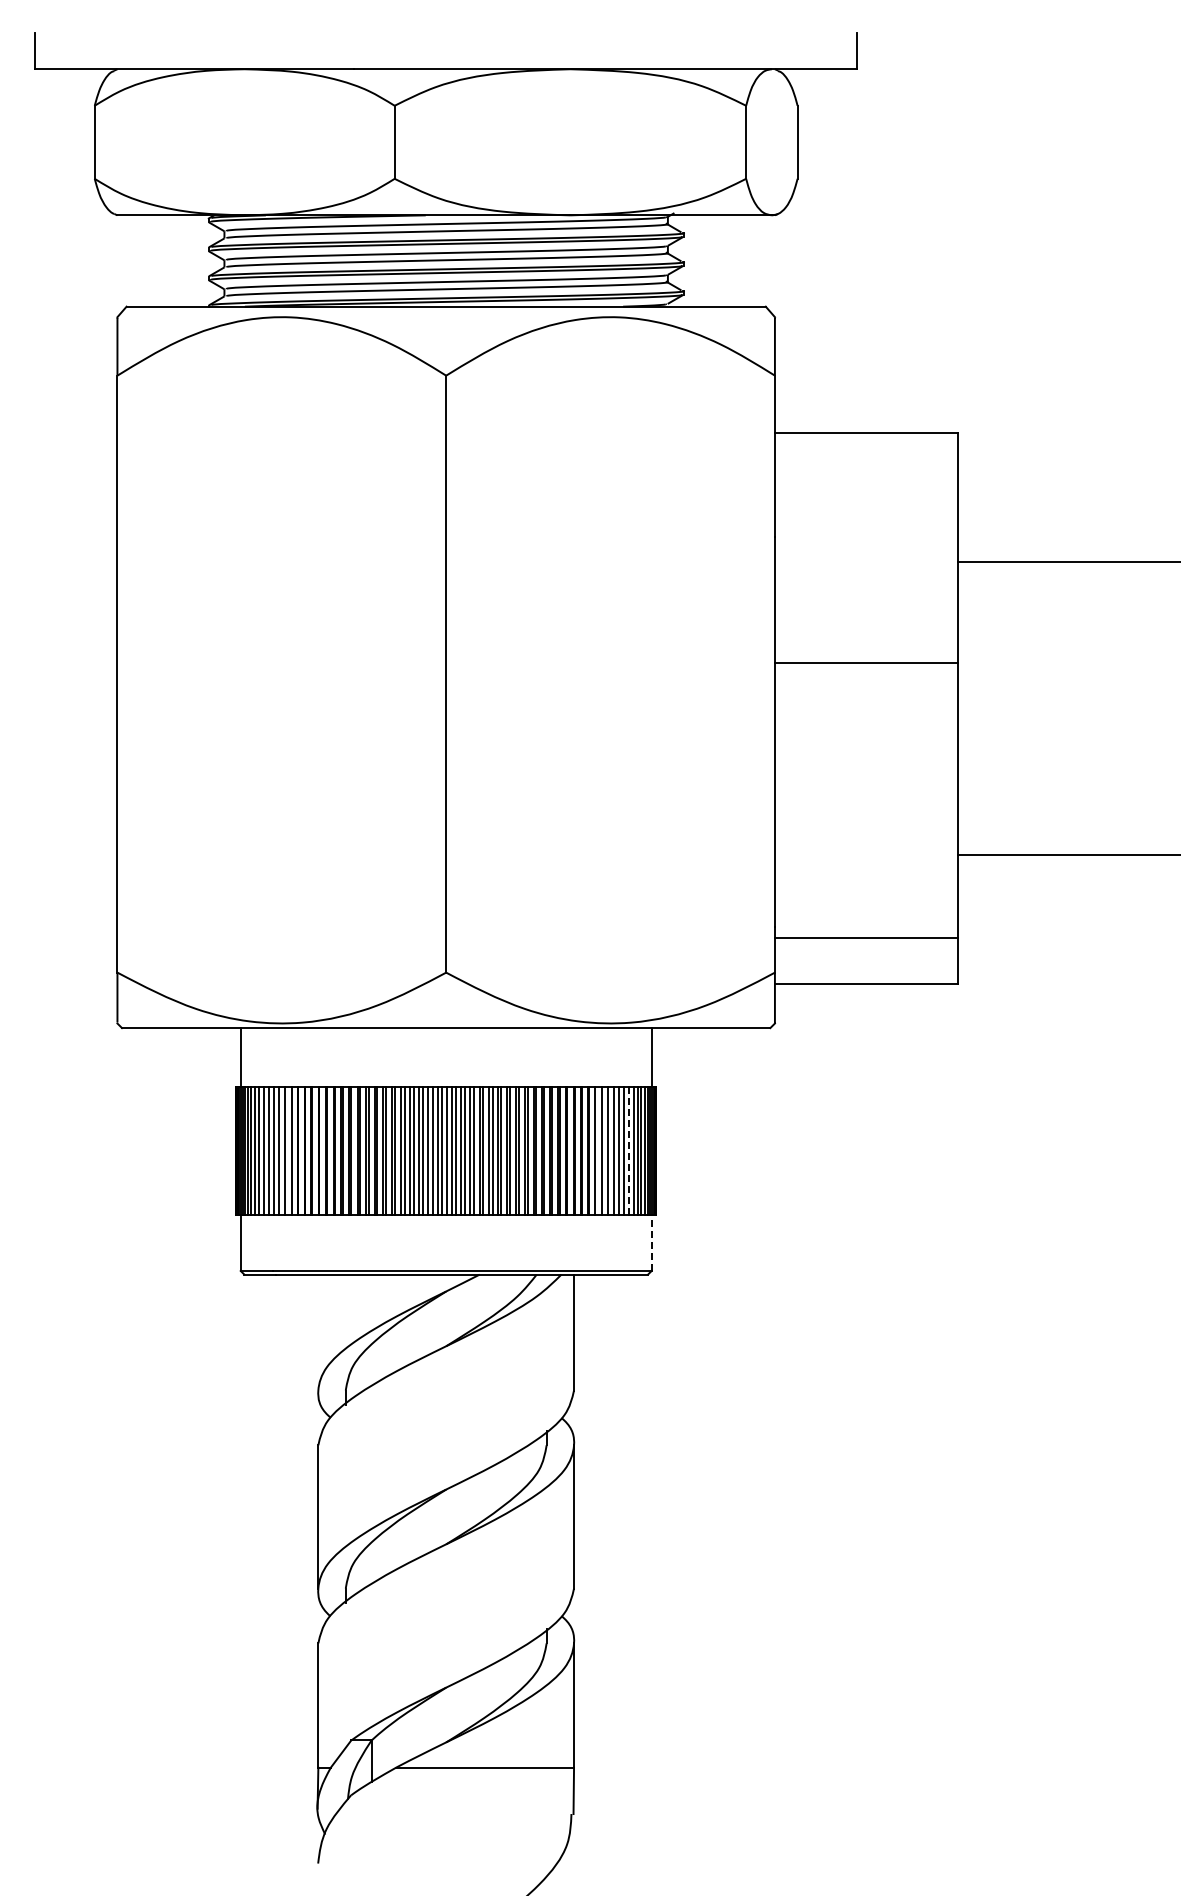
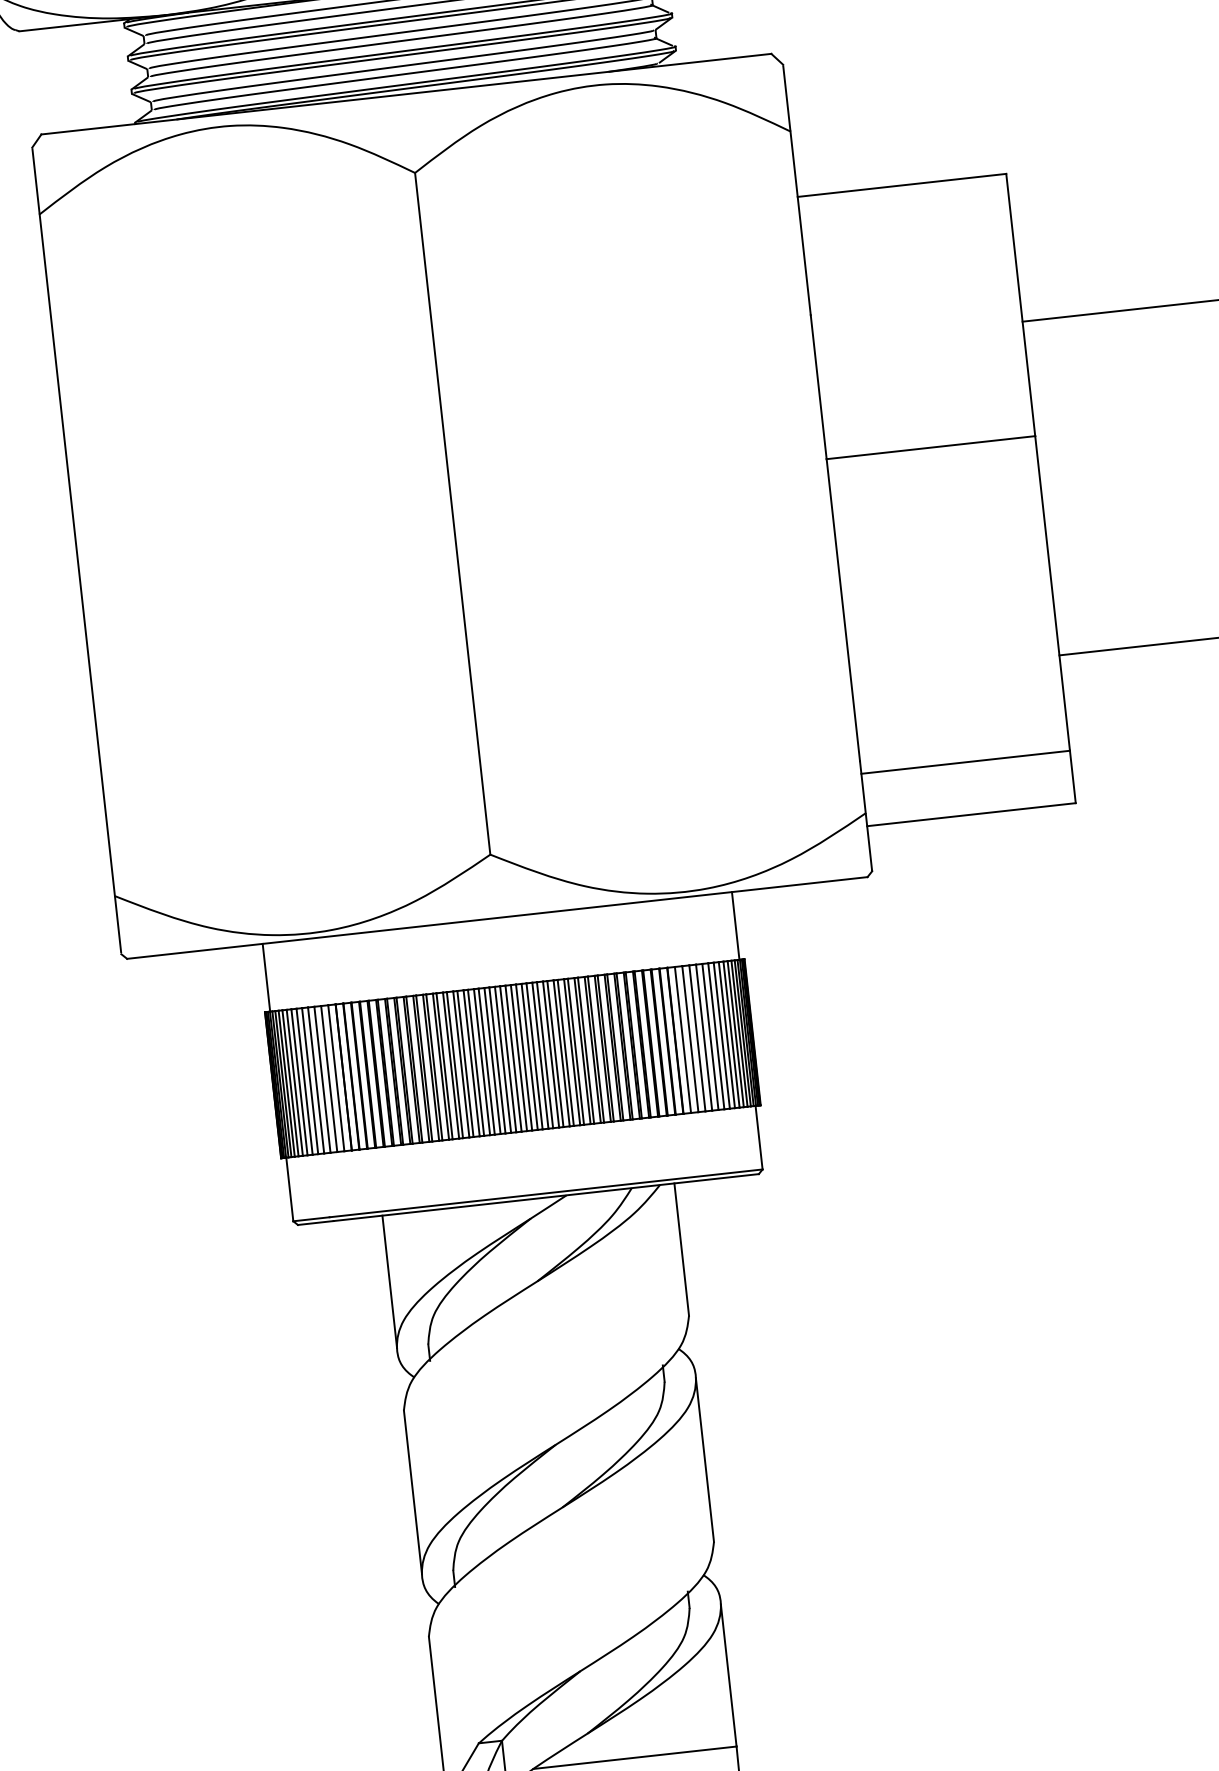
line: (629, 1151) -> (722, 1035), dashed -> solid
line: (651, 1243) -> (758, 1138), dashed -> solid
line: (318, 1332) -> (389, 1281), added

